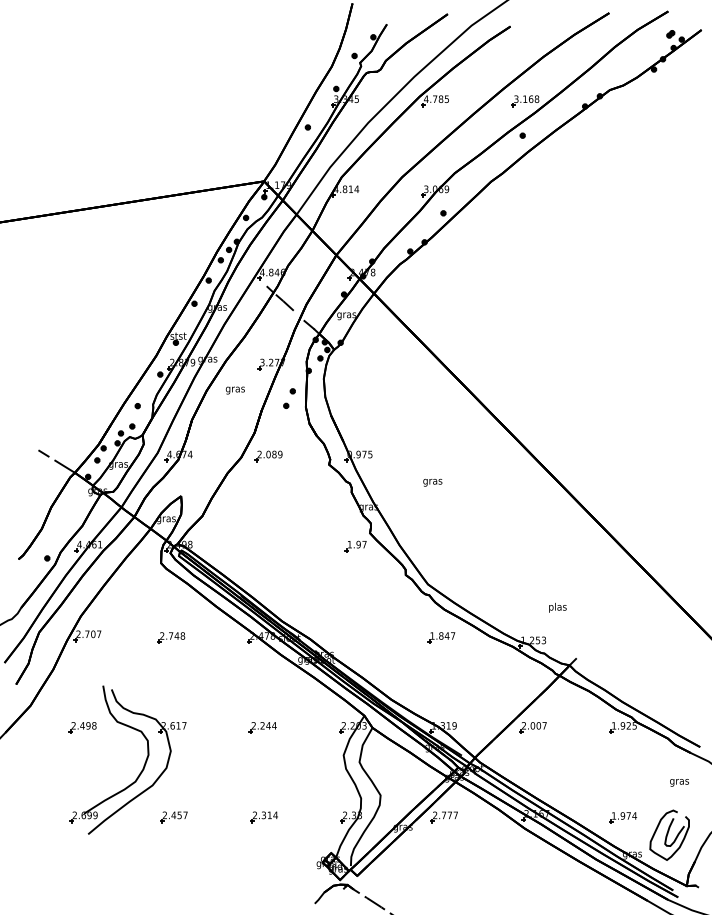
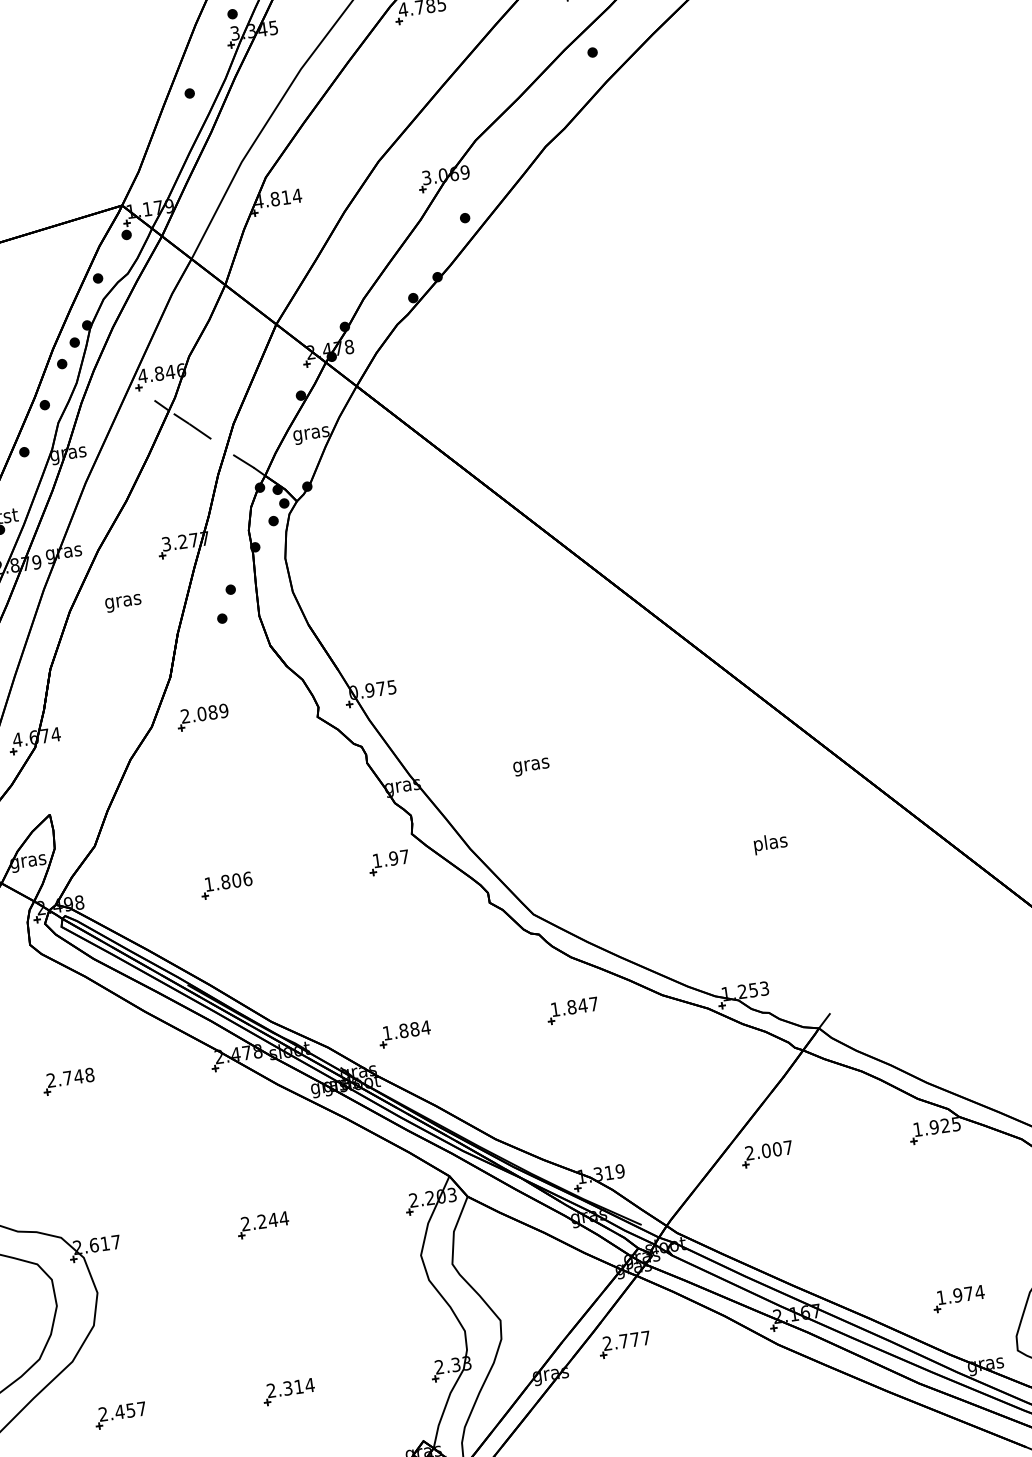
text: (432, 482) -> (530, 766), moved
part: (268, 546) -> (226, 885), added
text: (557, 607) -> (769, 843), moved
part: (351, 637) -> (404, 1033), added

